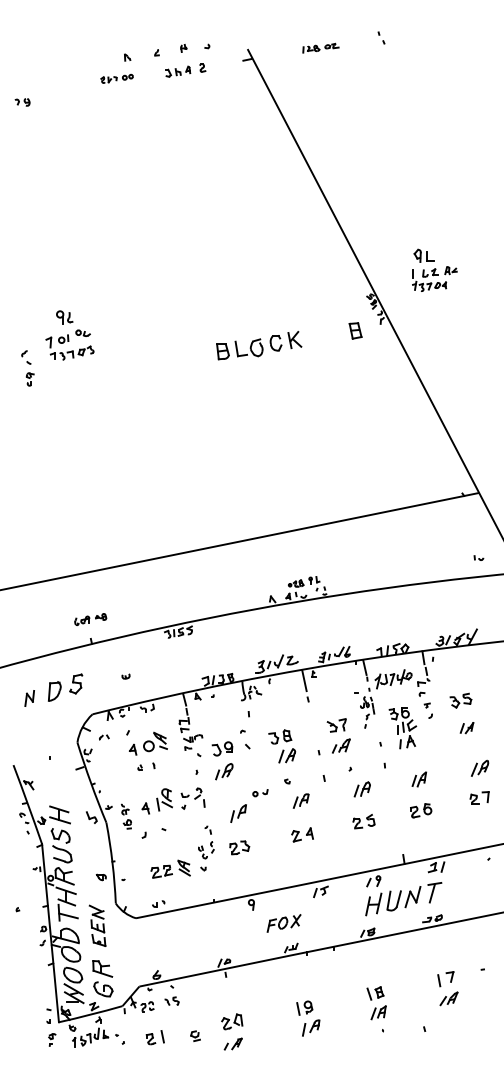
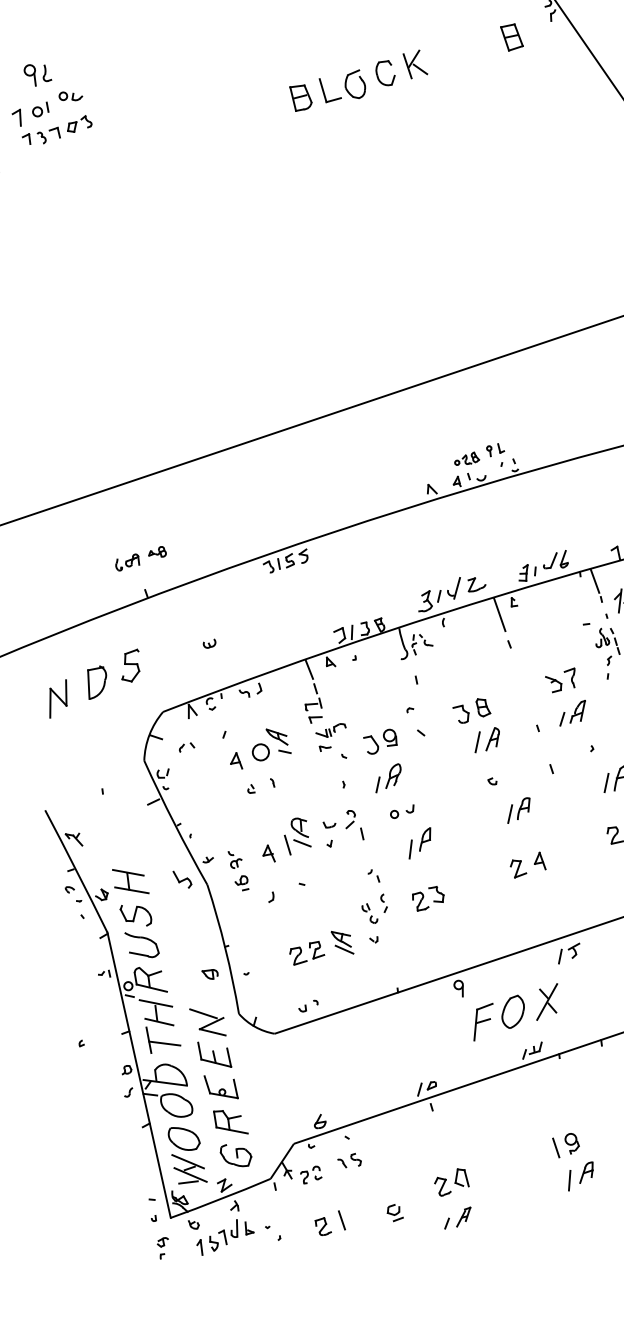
part: (29, 698) -> (57, 699), size x1.43
part: (260, 793) -> (402, 812), moved
part: (283, 923) -> (514, 1012), size x1.67
part: (97, 925) -> (213, 1053), size x1.43

